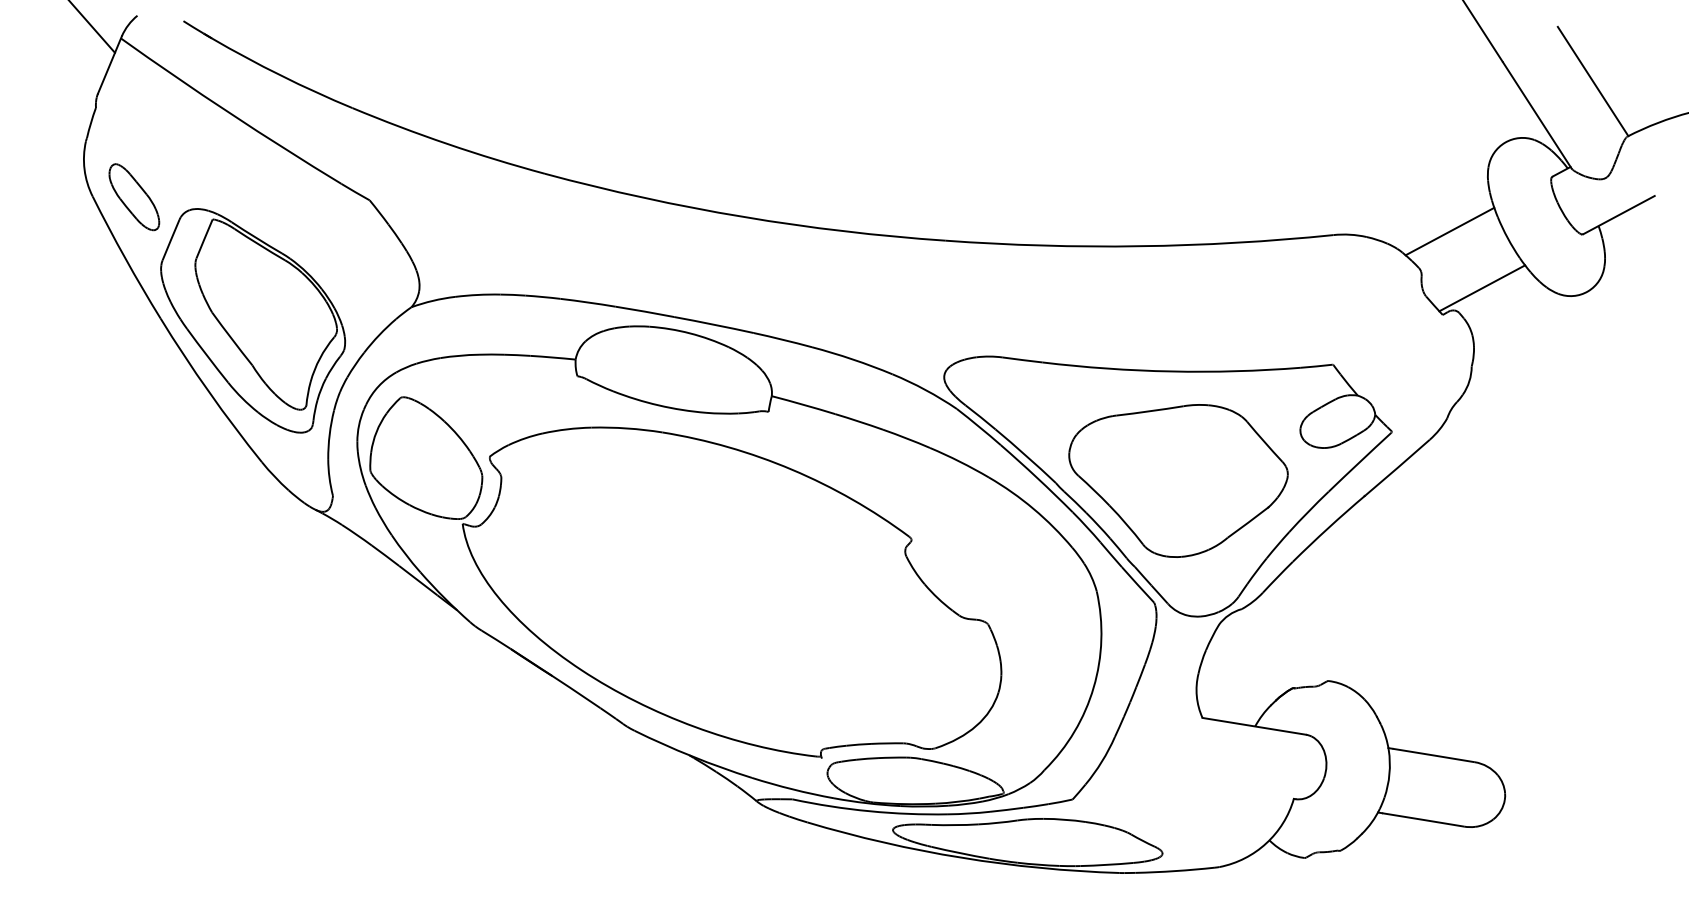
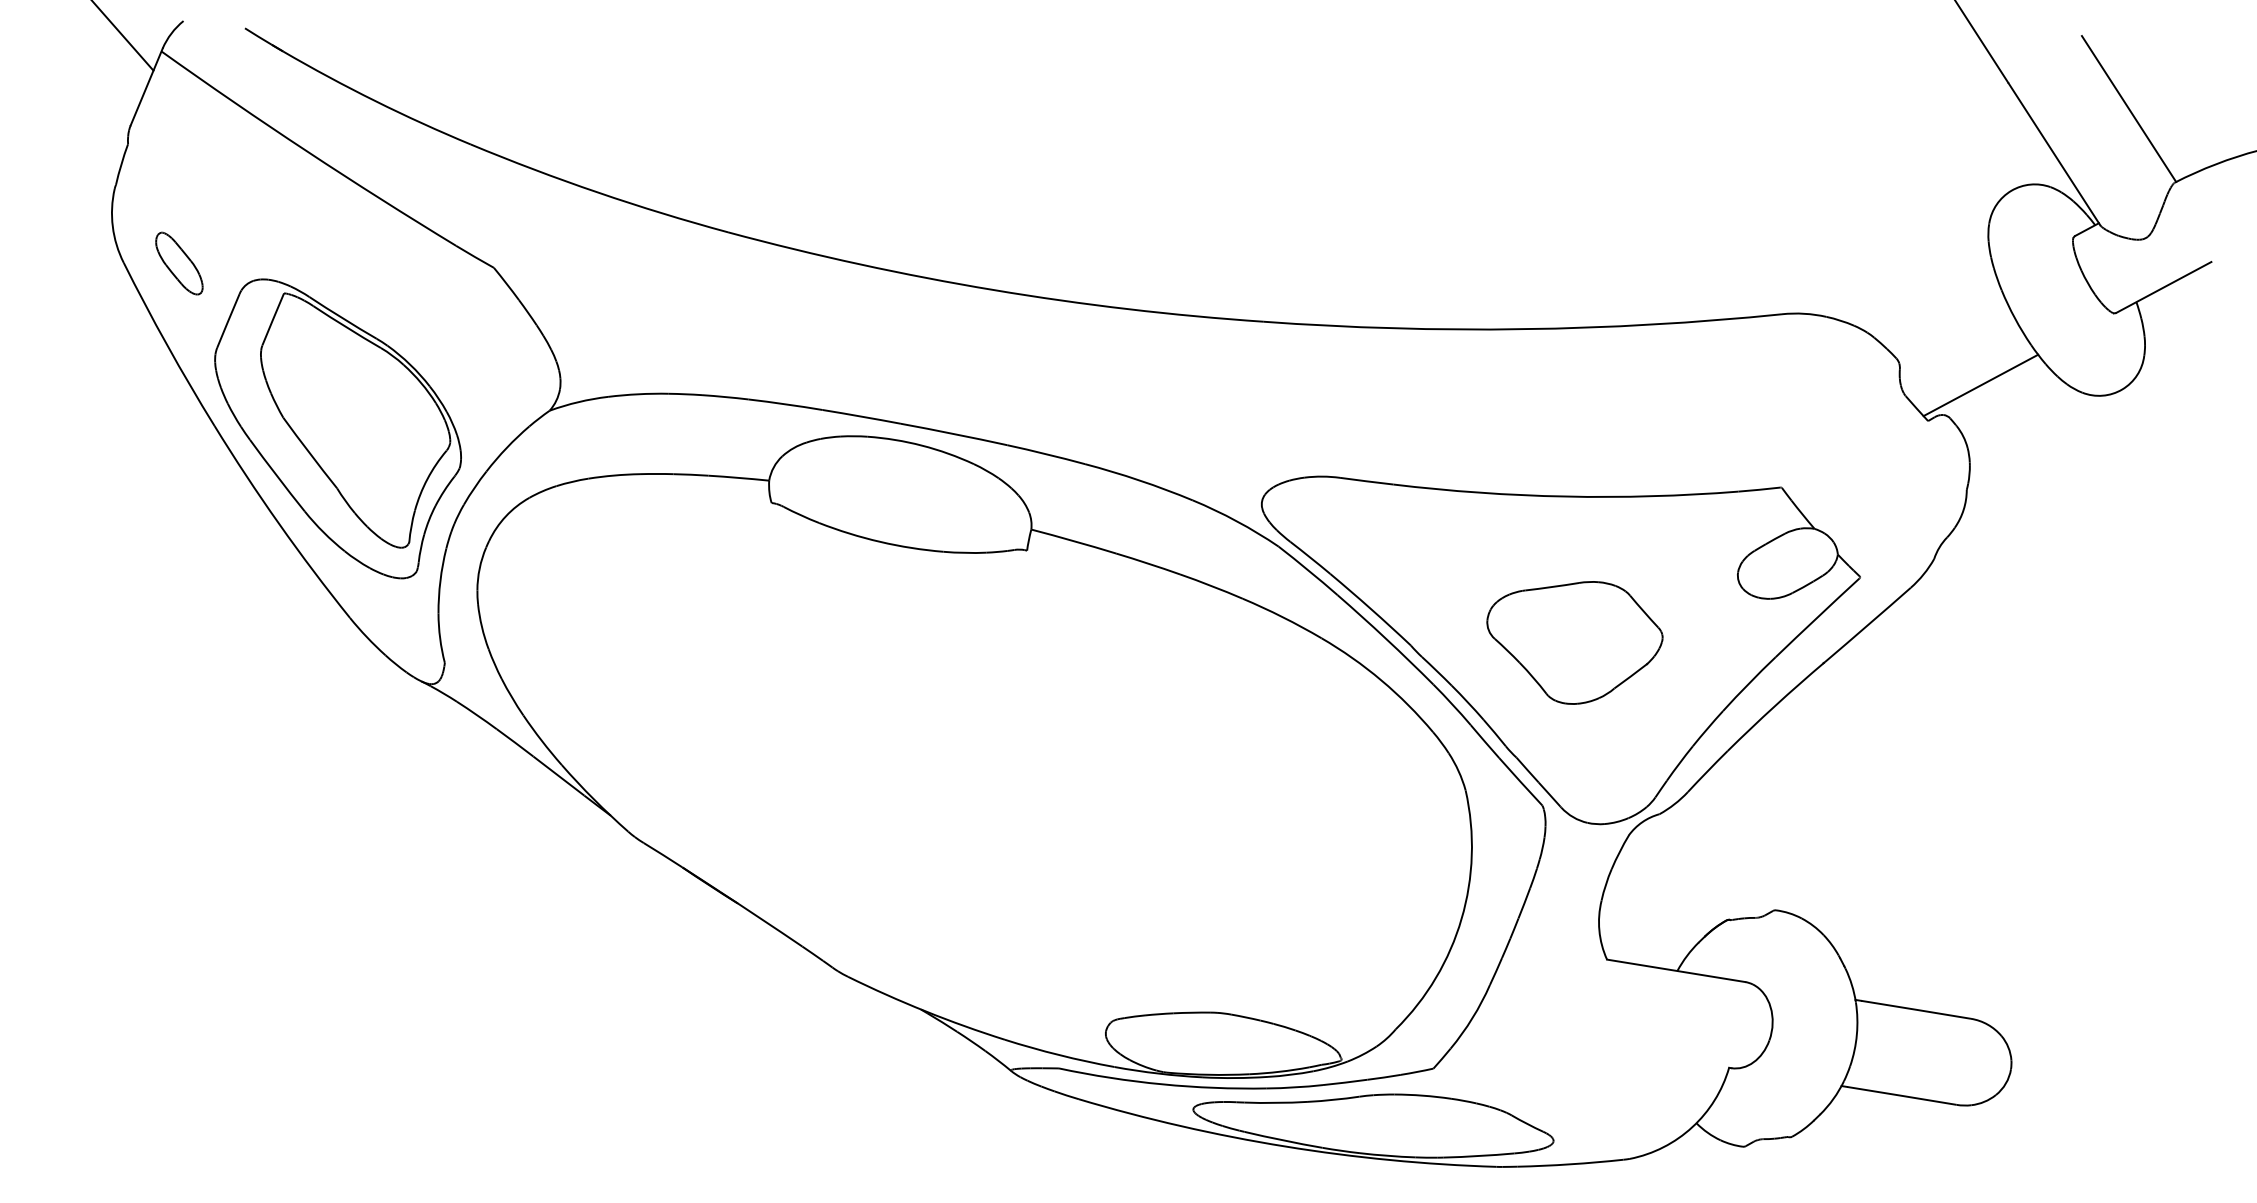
part: (134, 197) -> (179, 263), size x0.7
line: (1449, 231) -> (1937, 309), removed
part: (1178, 480) -> (1574, 642), size x0.6
part: (685, 577) -> (916, 772), removed

